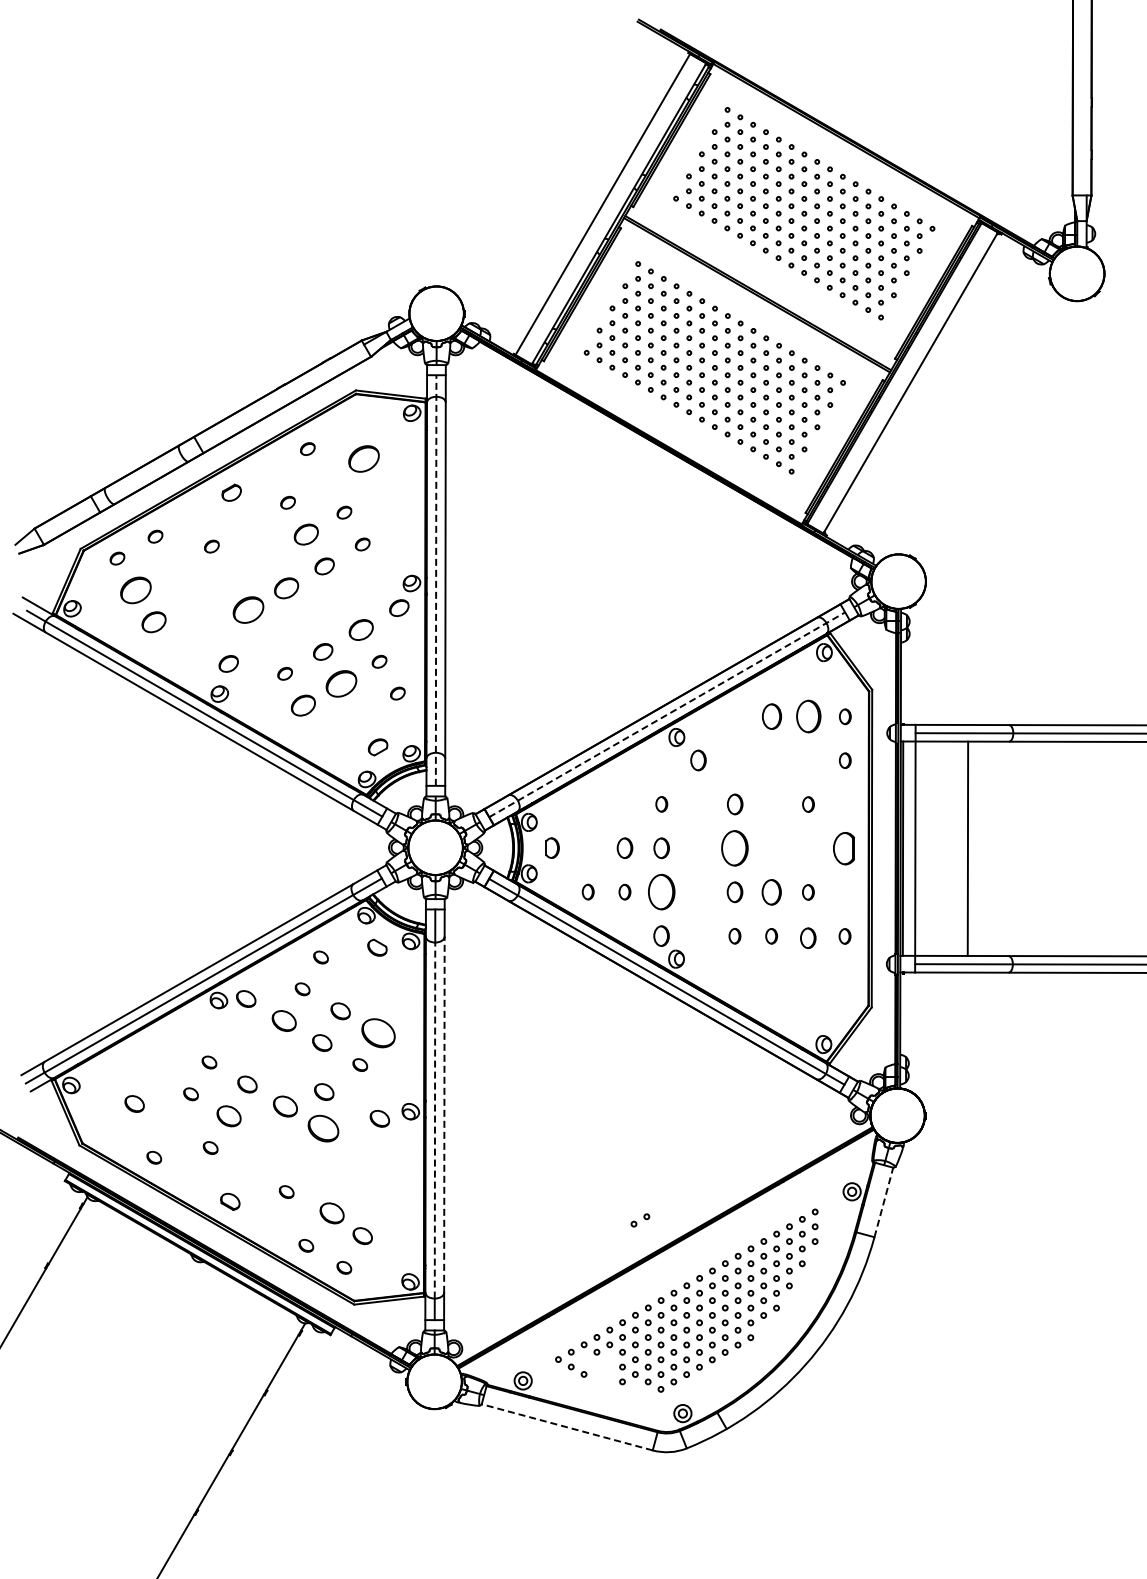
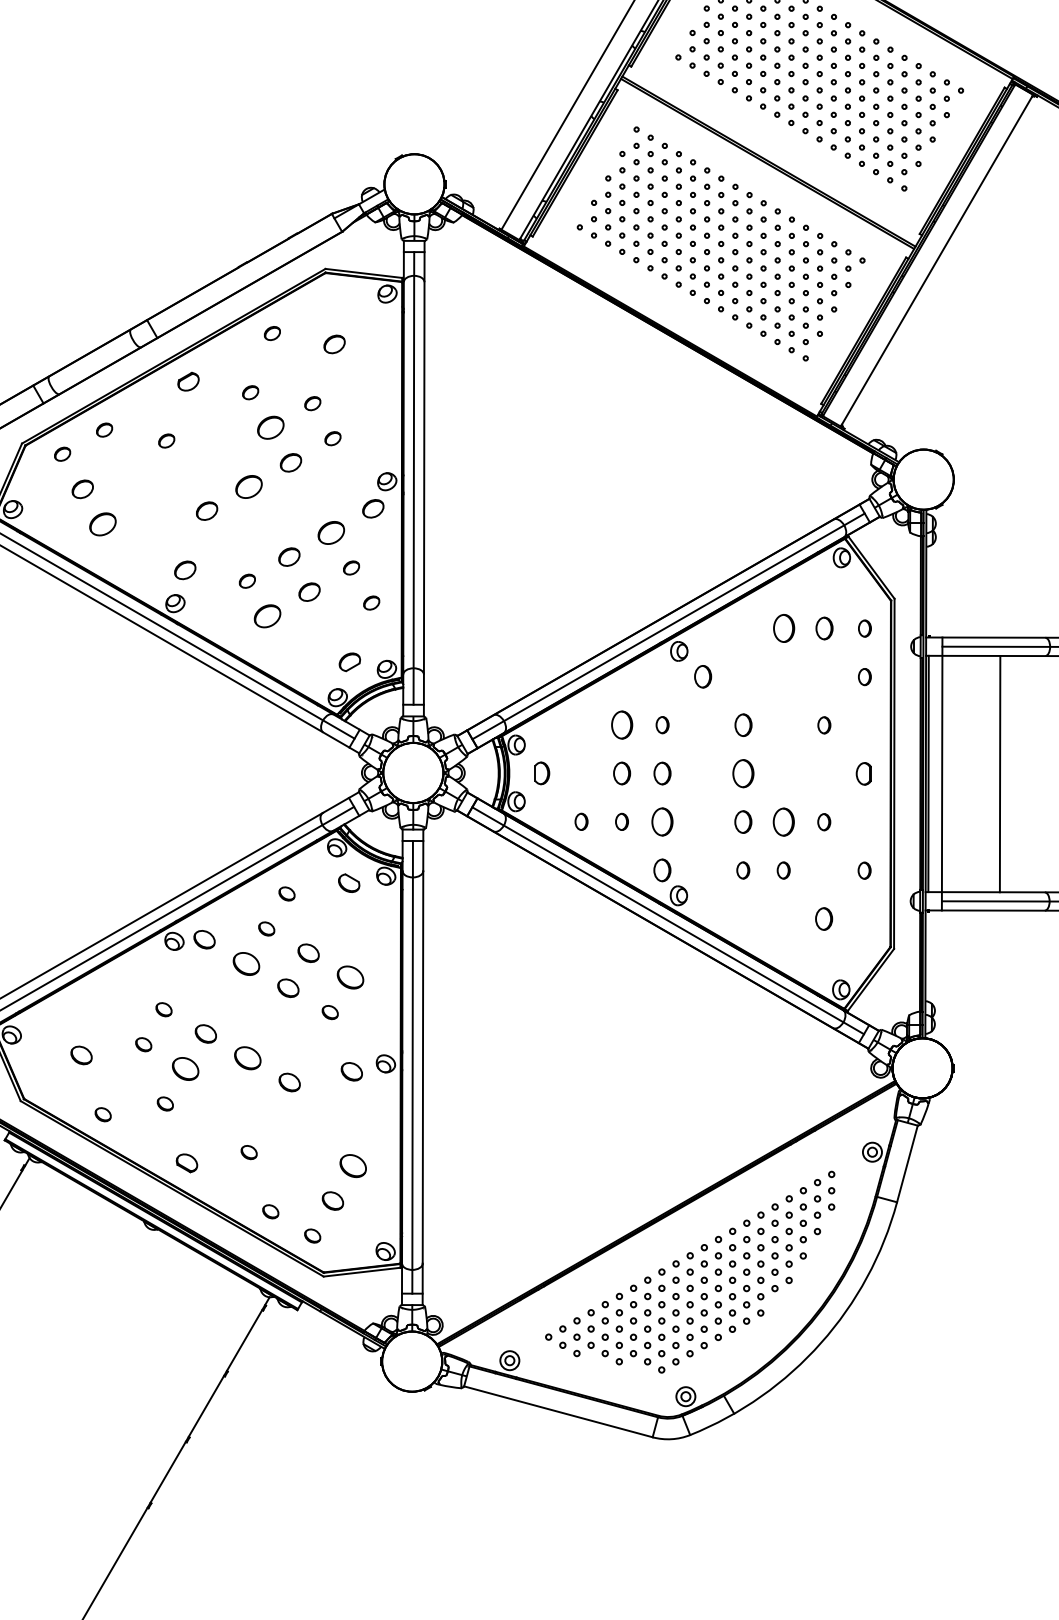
part: (364, 458) -> (334, 343), size x0.62
line: (436, 580) -> (414, 478), dashed -> solid
part: (135, 590) -> (82, 489), size x0.62
part: (248, 610) -> (207, 511), size x0.62
part: (341, 683) -> (309, 591), size x0.62
line: (667, 714) -> (668, 626), dashed -> solid
part: (808, 716) -> (824, 628), size x0.62
part: (625, 804) -> (622, 725), added
part: (735, 848) -> (743, 773), size x0.71
part: (844, 848) -> (864, 773), size x0.62
part: (661, 892) -> (662, 822), size x0.71
part: (808, 937) -> (824, 918), moved
part: (378, 1033) -> (350, 977), size x0.71
part: (324, 1091) -> (290, 1041), removed
line: (444, 1114) -> (423, 1067), dashed -> solid
line: (435, 1120) -> (413, 1073), dashed -> solid
part: (323, 1128) -> (289, 1082), size x0.62
line: (883, 1201) -> (907, 1162), dashed -> solid
part: (331, 1213) -> (352, 1166), moved
part: (640, 1220) -> (639, 1183), removed
part: (596, 1366) -> (590, 1344), added
line: (567, 1427) -> (558, 1412), dashed -> solid

